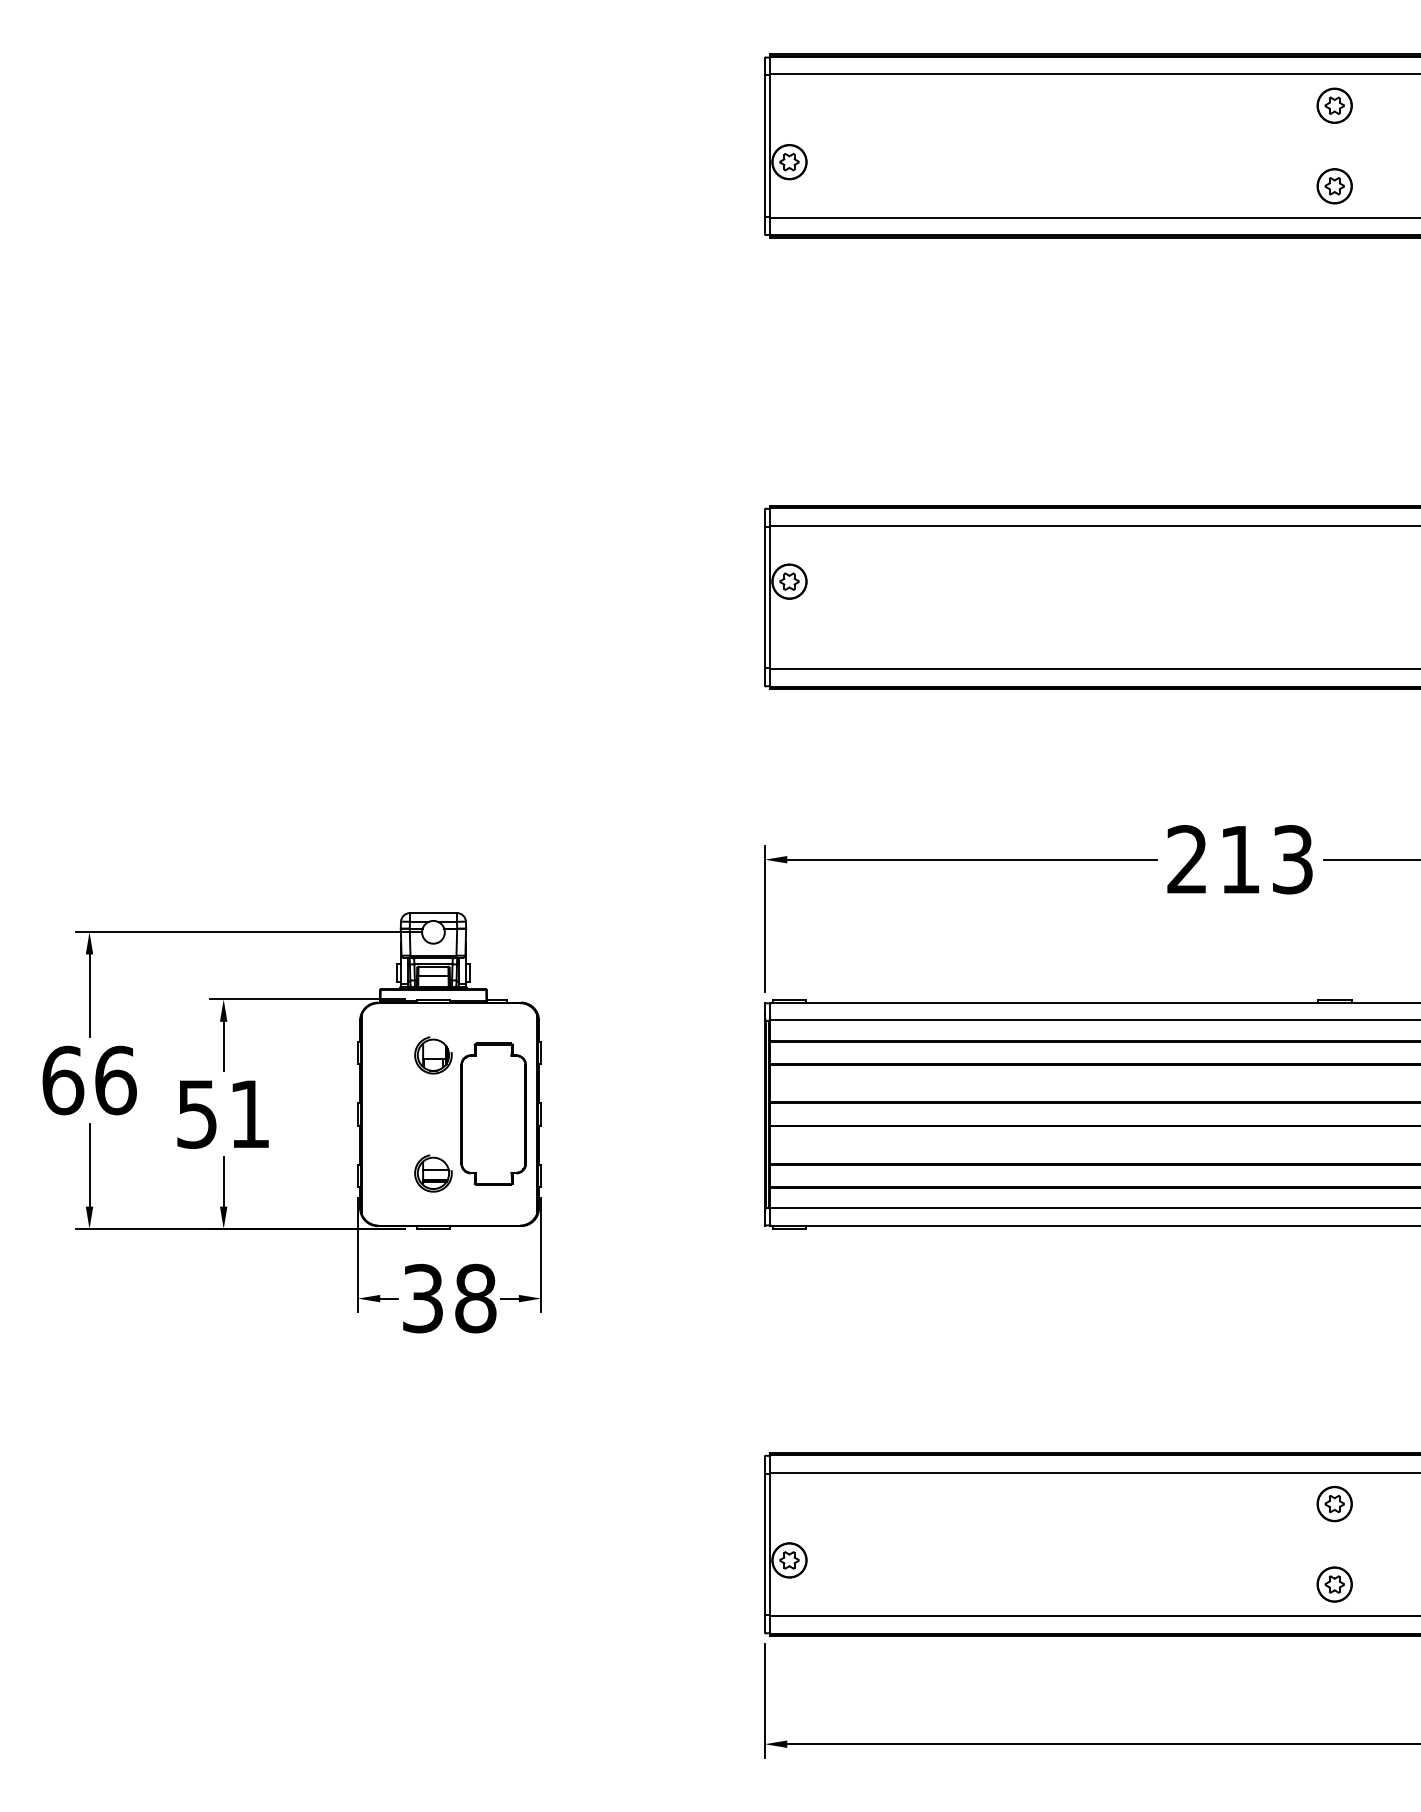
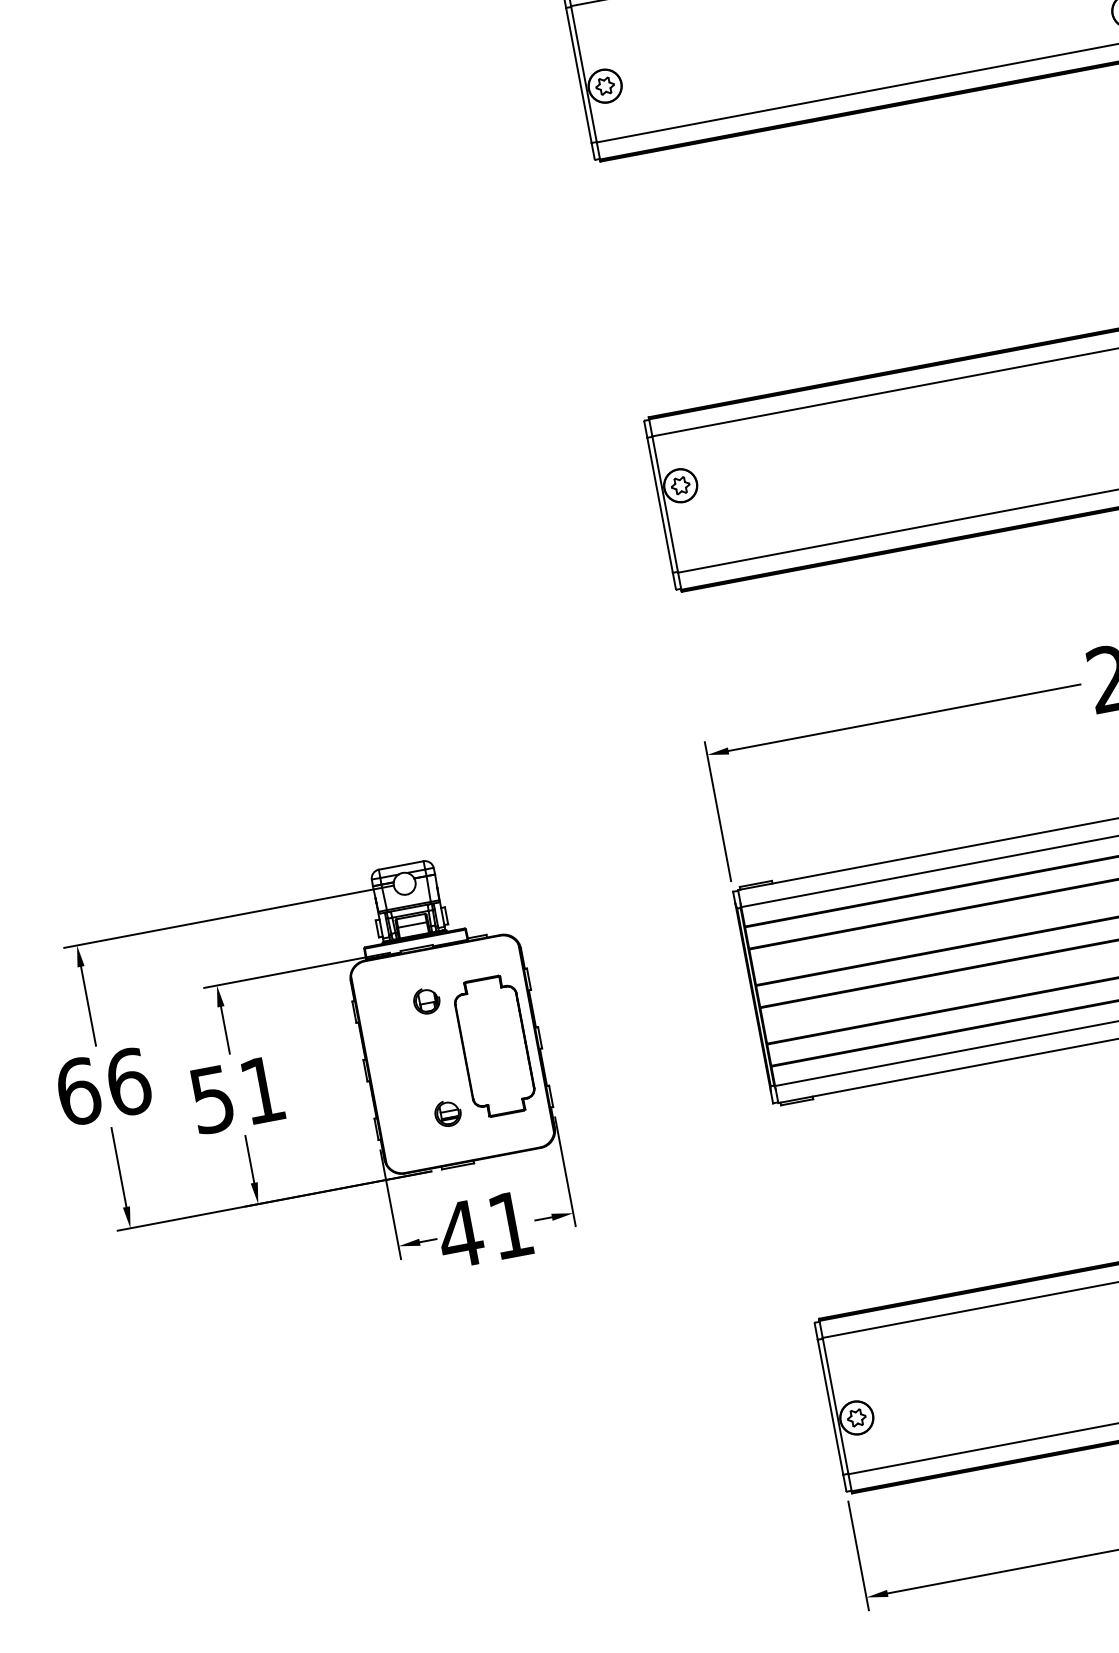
part: (433, 1055) -> (426, 1001), size x0.71
part: (433, 1173) -> (448, 1113), size x0.71
text: (448, 1298) -> (484, 1229), 38 -> 41

